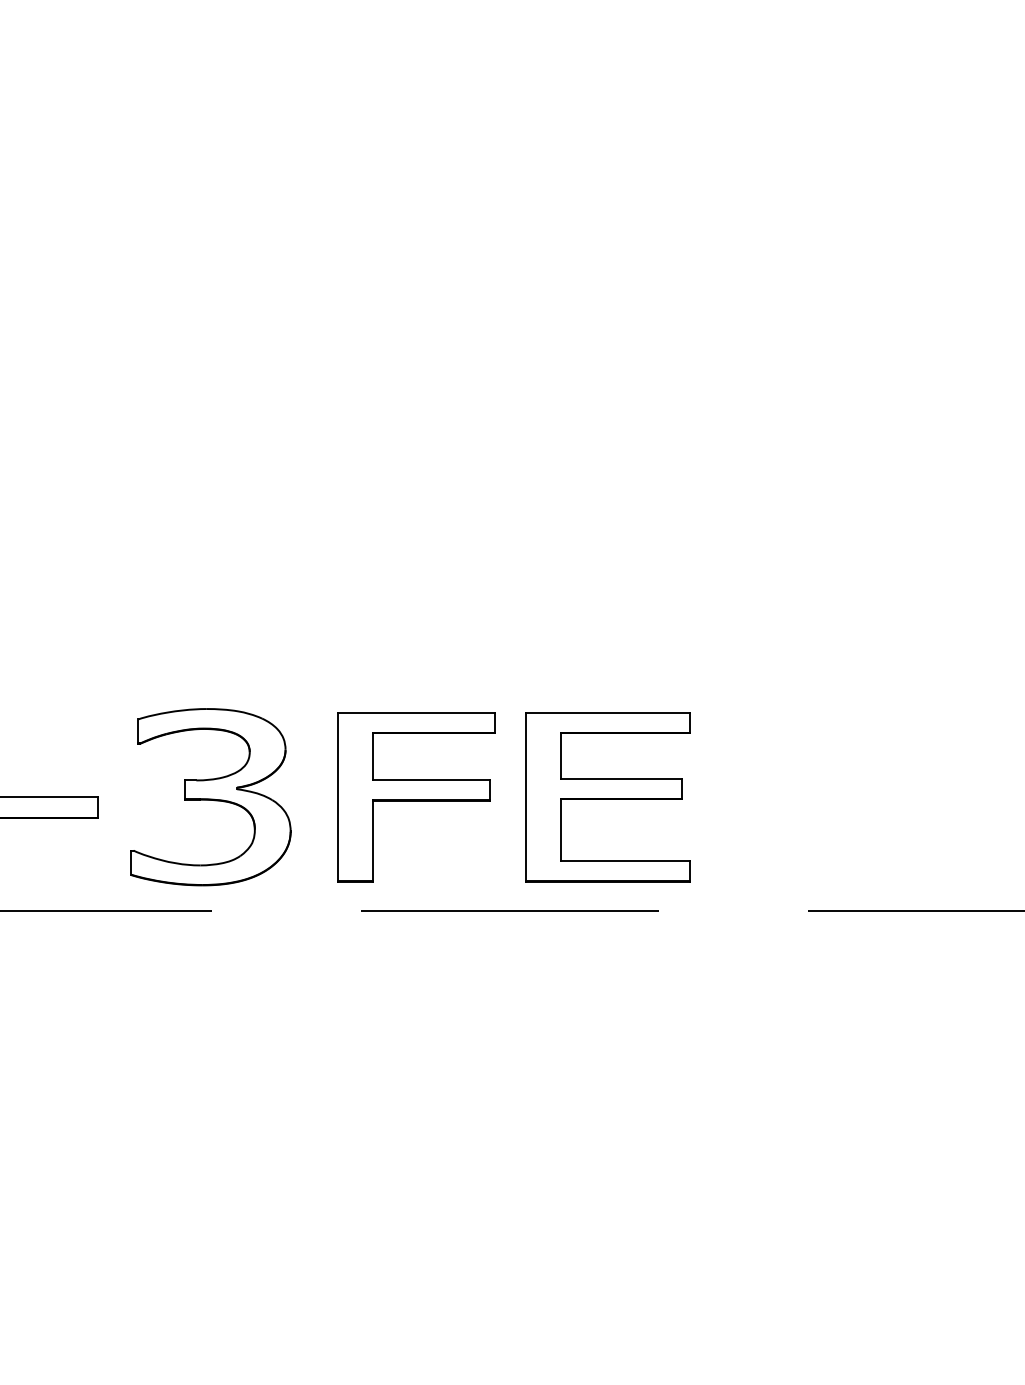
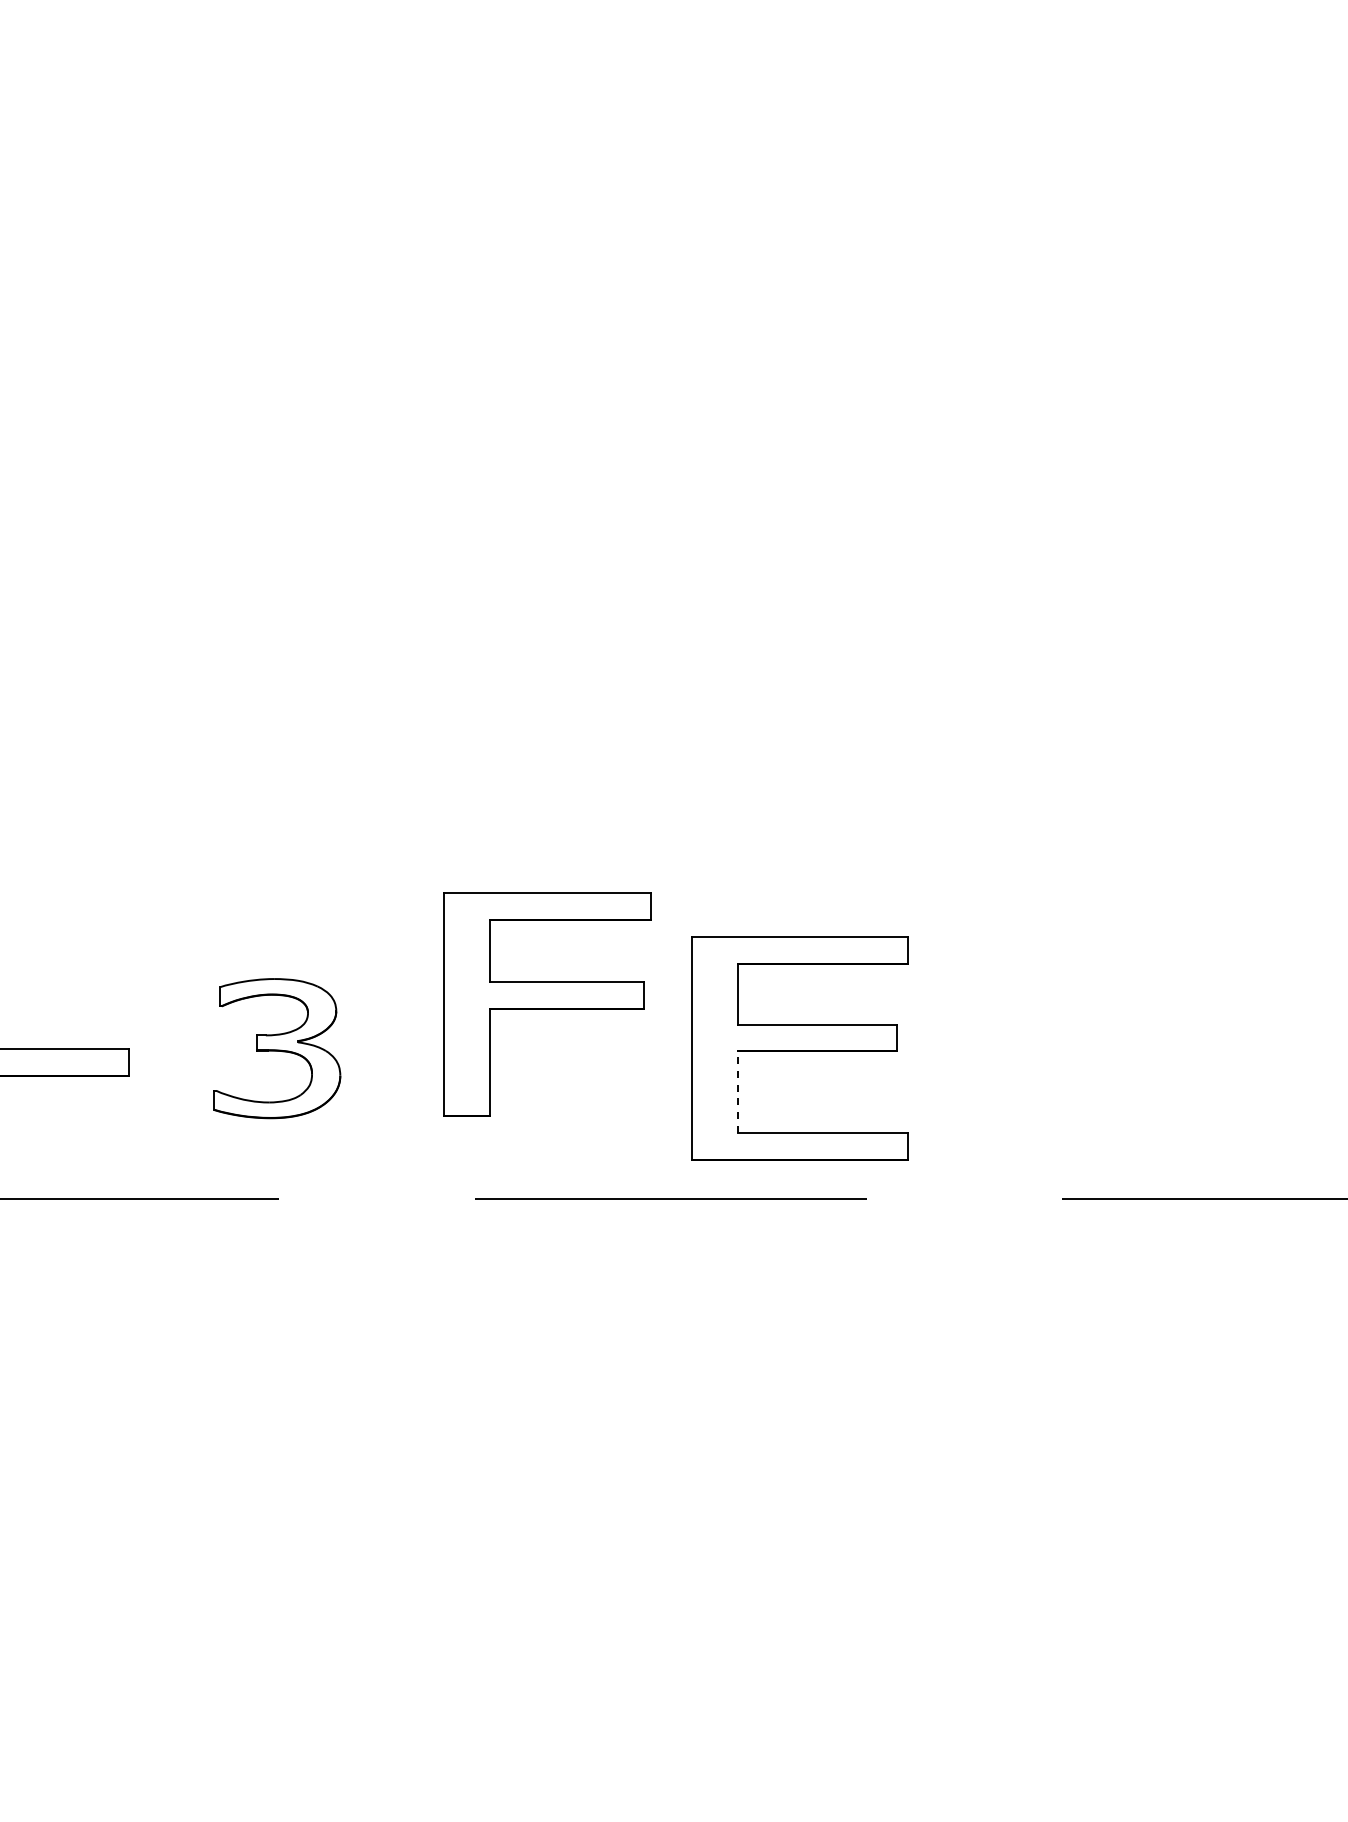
part: (211, 797) -> (277, 1048), size x0.6
part: (416, 797) -> (547, 1004), moved
line: (560, 829) -> (737, 1091), solid -> dashed

